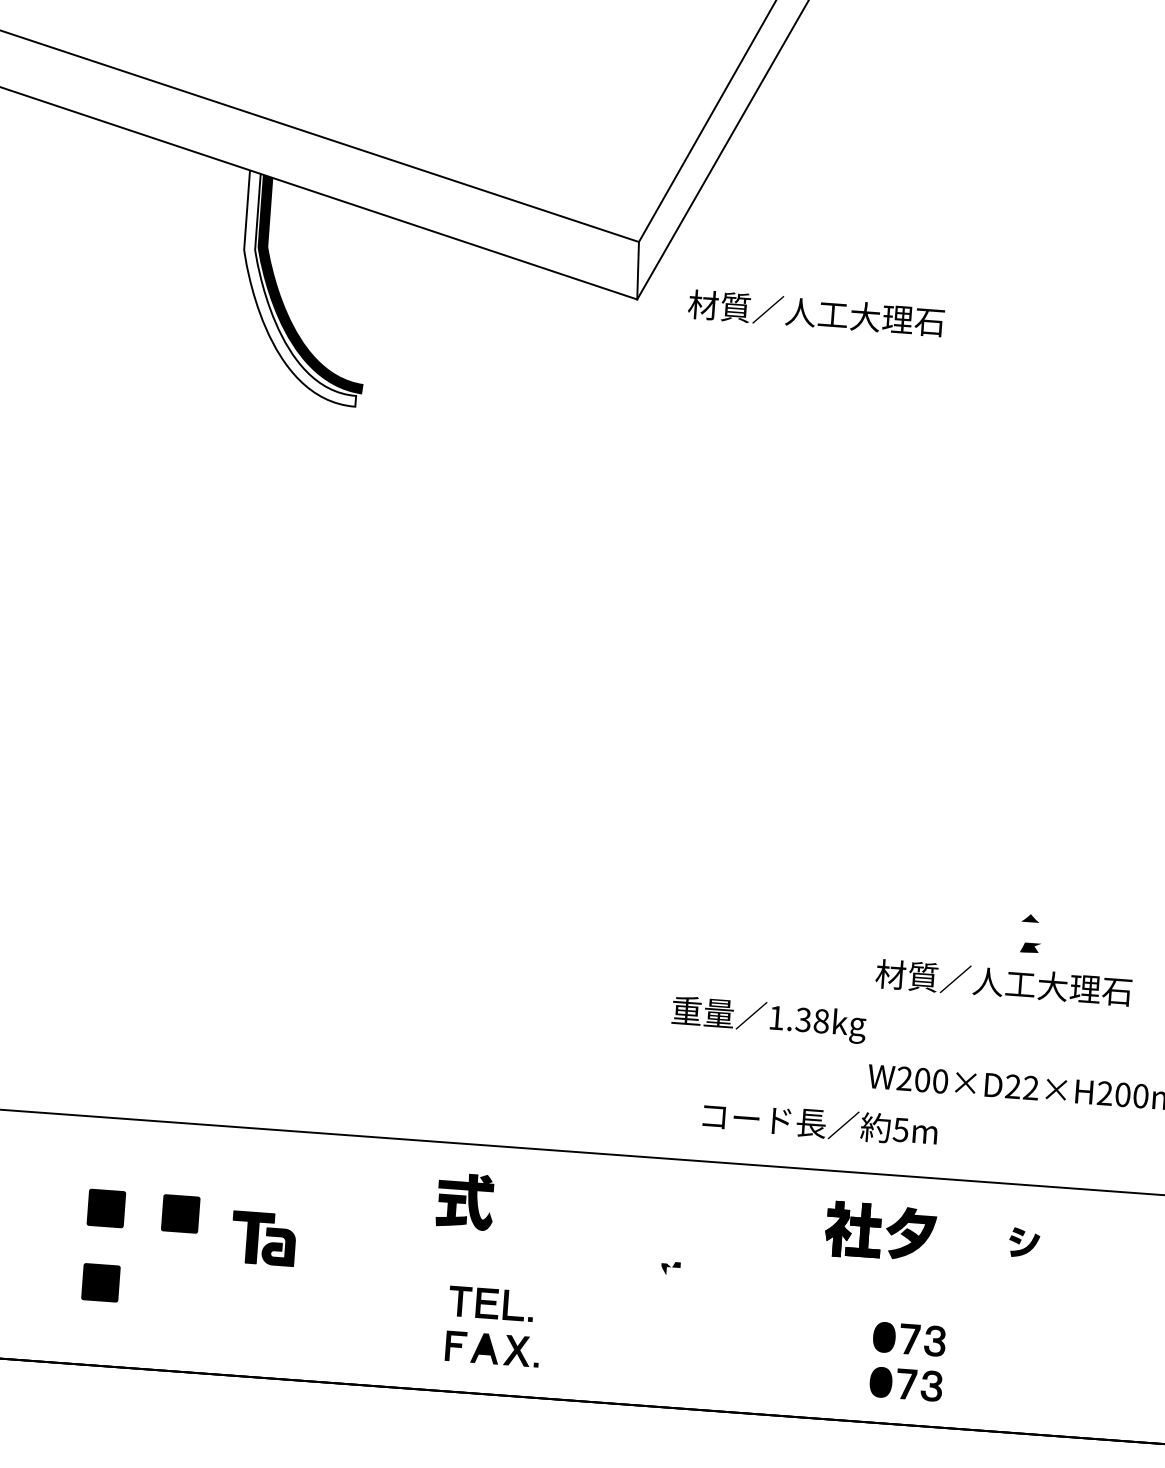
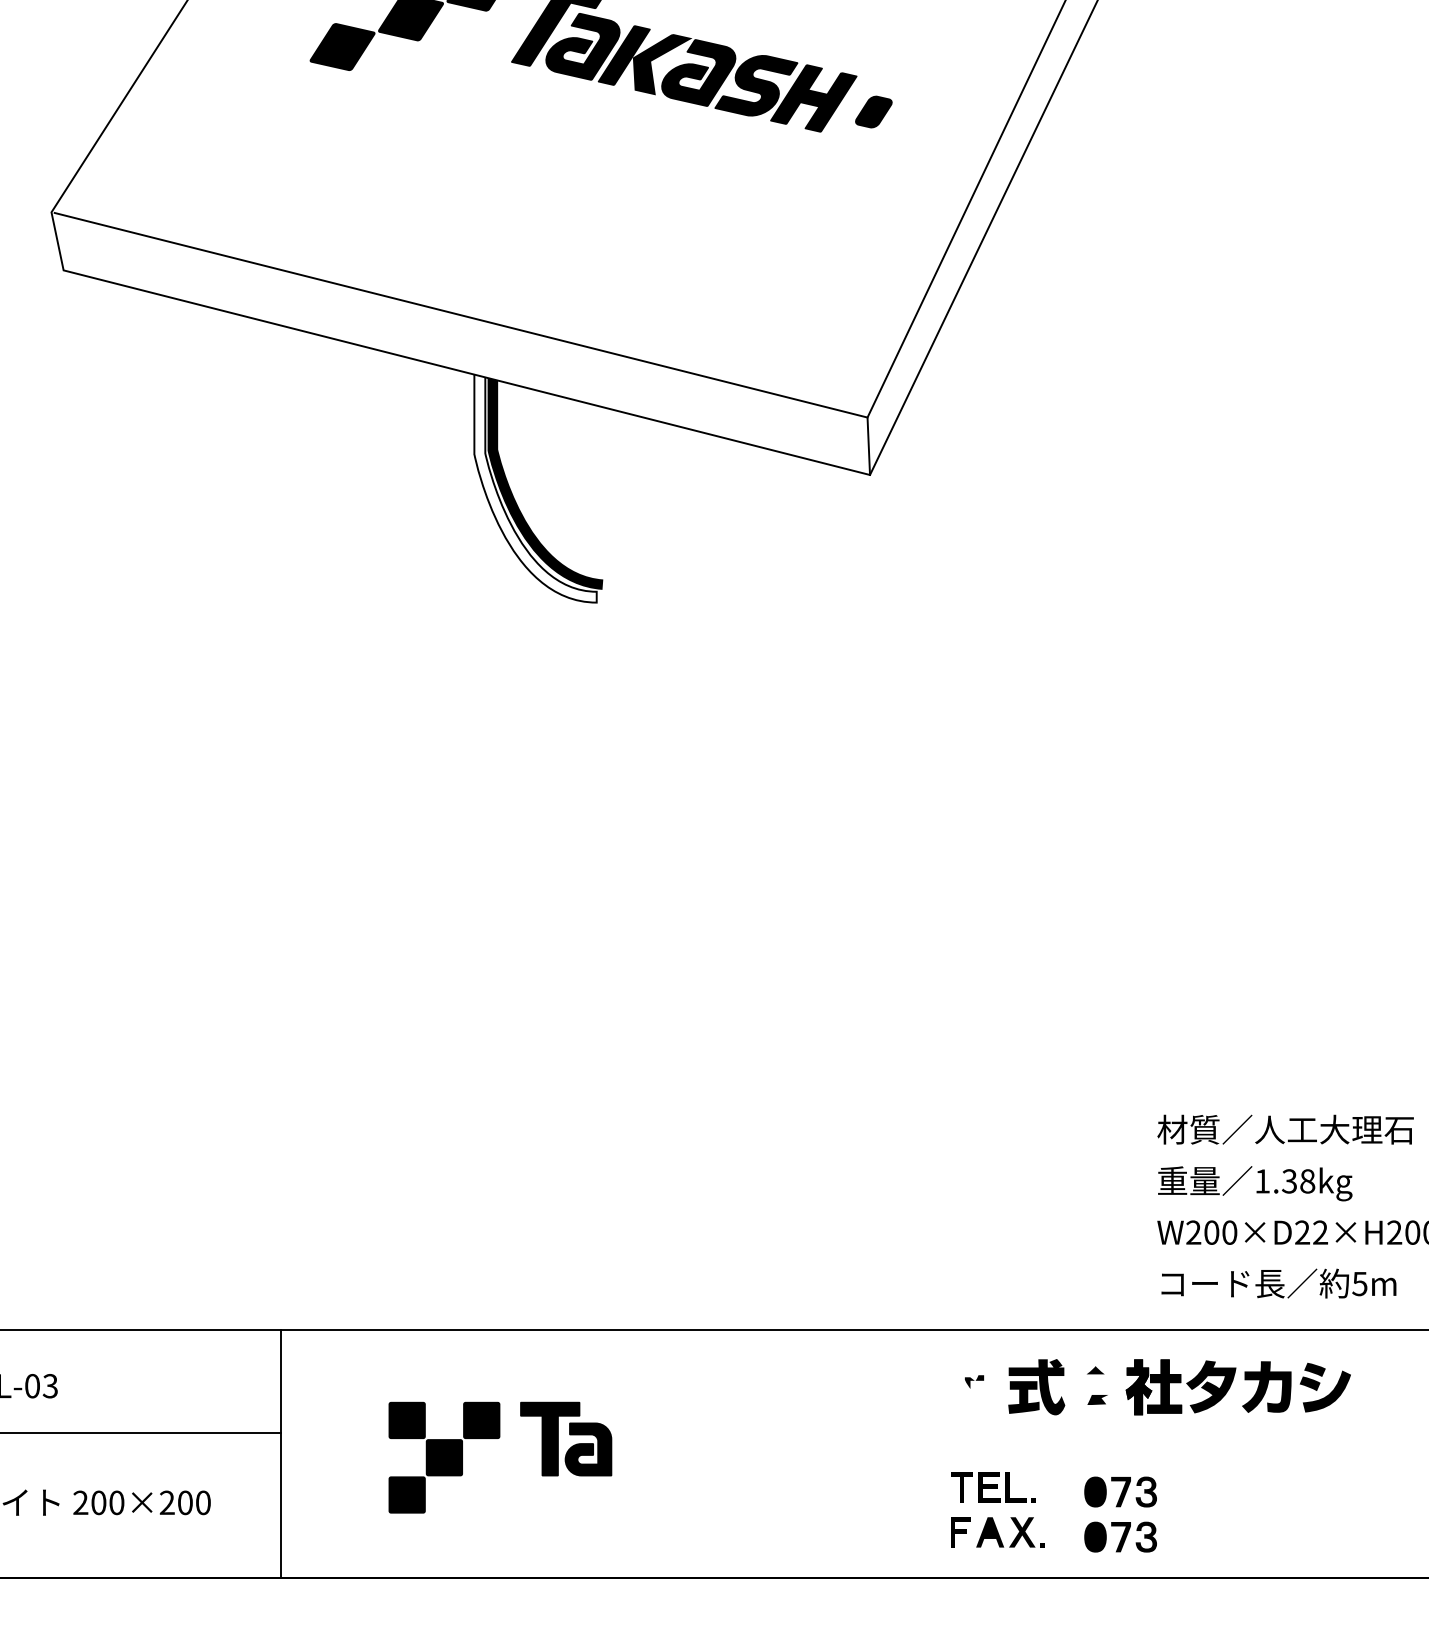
part: (820, 304) -> (1053, 466), removed
part: (1030, 943) -> (1097, 1395), moved
part: (776, 1020) -> (1262, 1183), moved
part: (819, 1123) -> (1278, 1283), moved
part: (465, 1201) -> (1036, 1387), moved
part: (263, 1238) -> (566, 1438), size x1.43
fill: (965, 1238) -> (1266, 1387), added
part: (1023, 1242) -> (1324, 1387), size x1.67
fill: (140, 1248) -> (444, 1457), added
part: (670, 1268) -> (974, 1381), moved
part: (494, 1319) -> (997, 1502), moved
part: (908, 1354) -> (1120, 1507), moved

